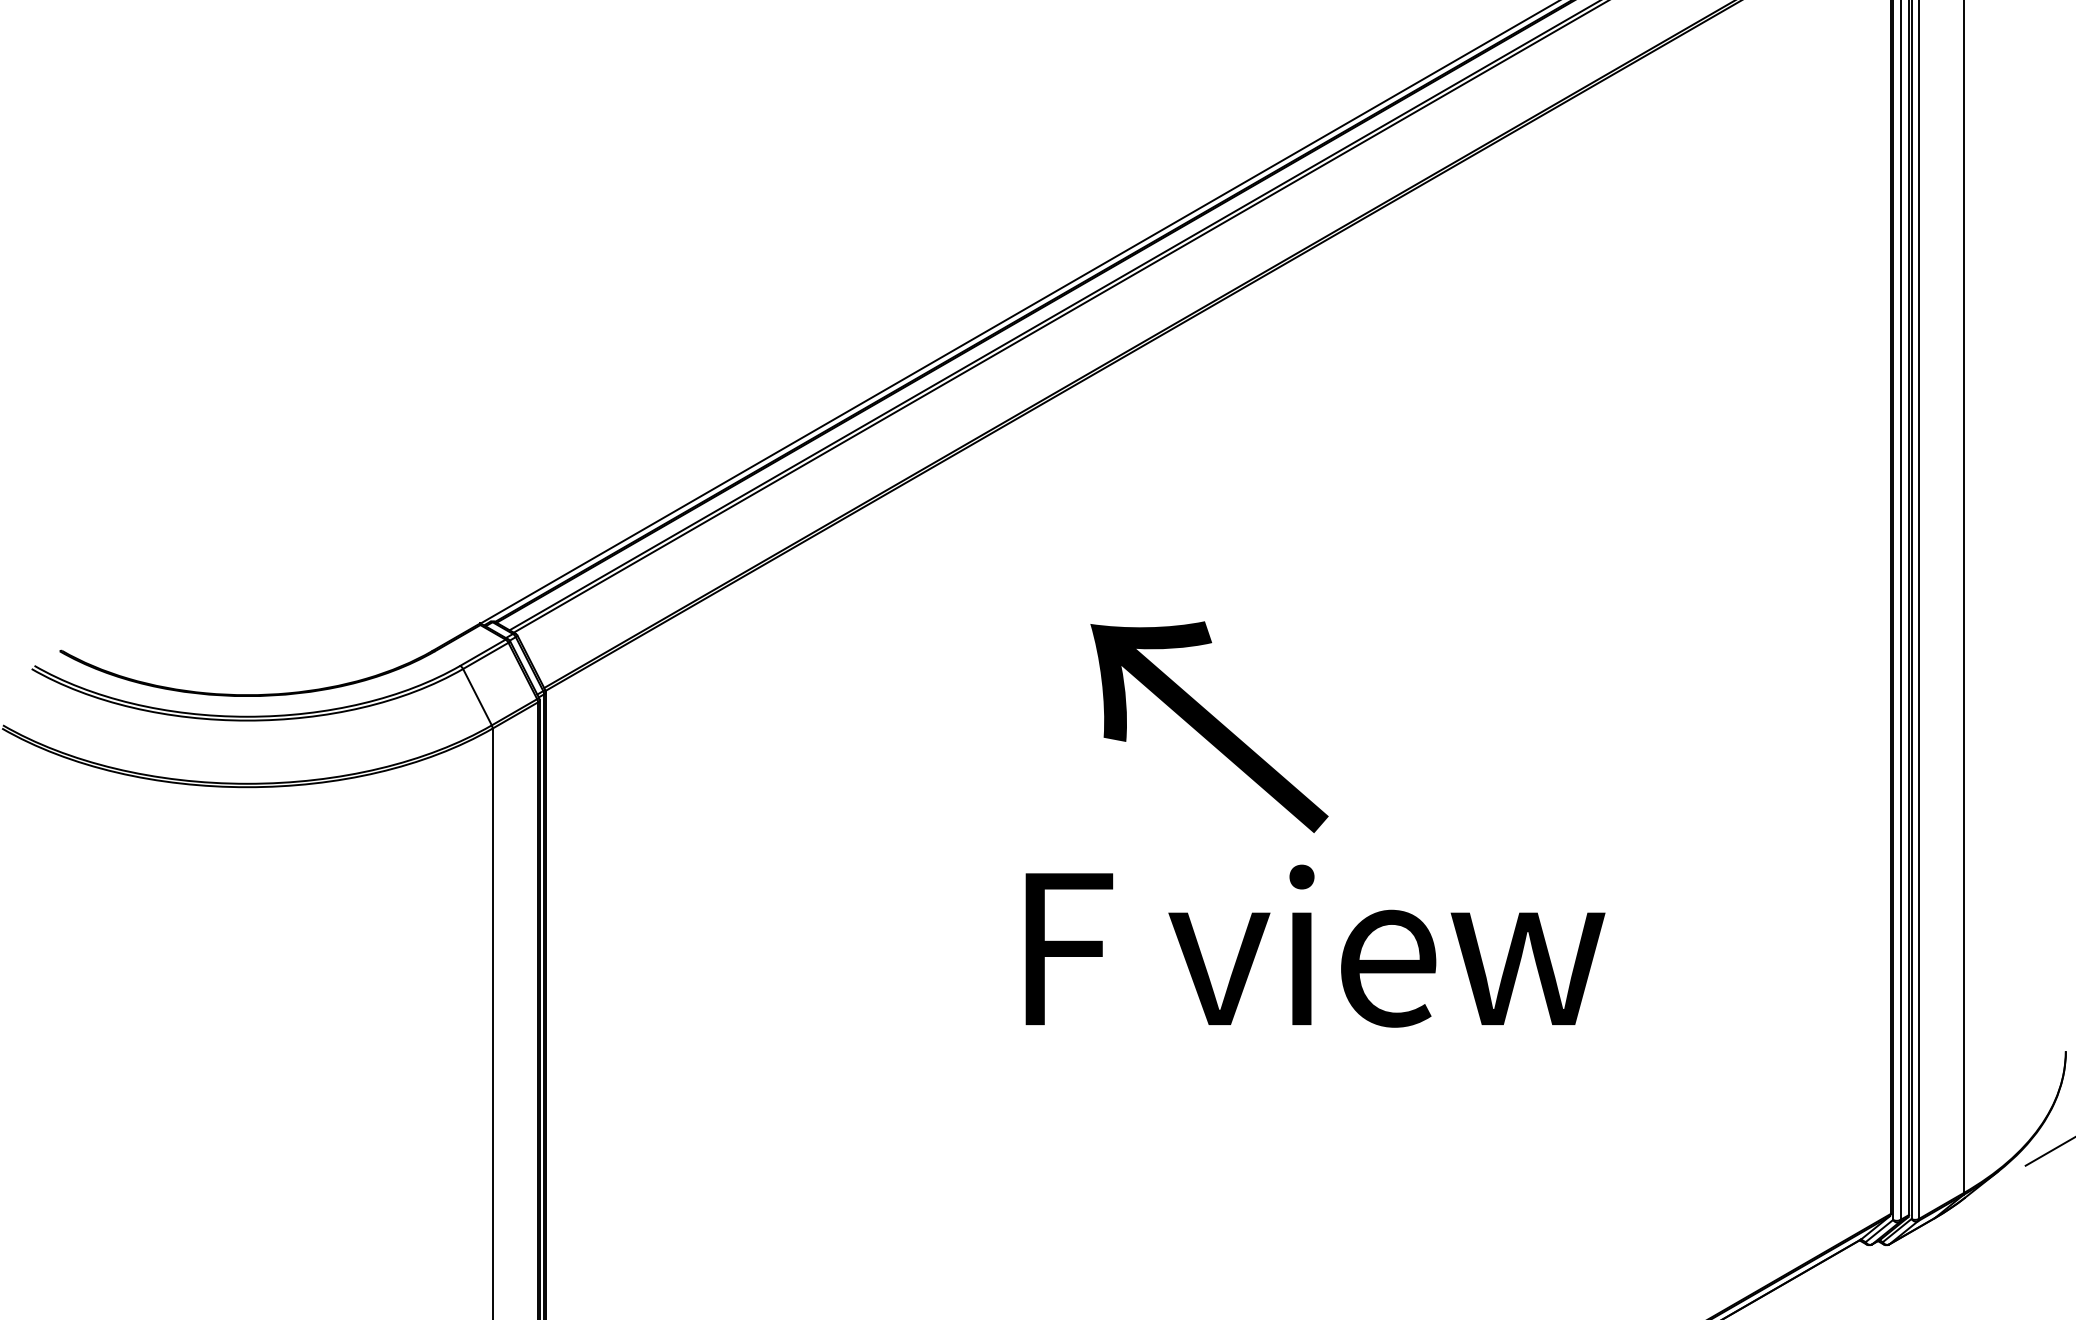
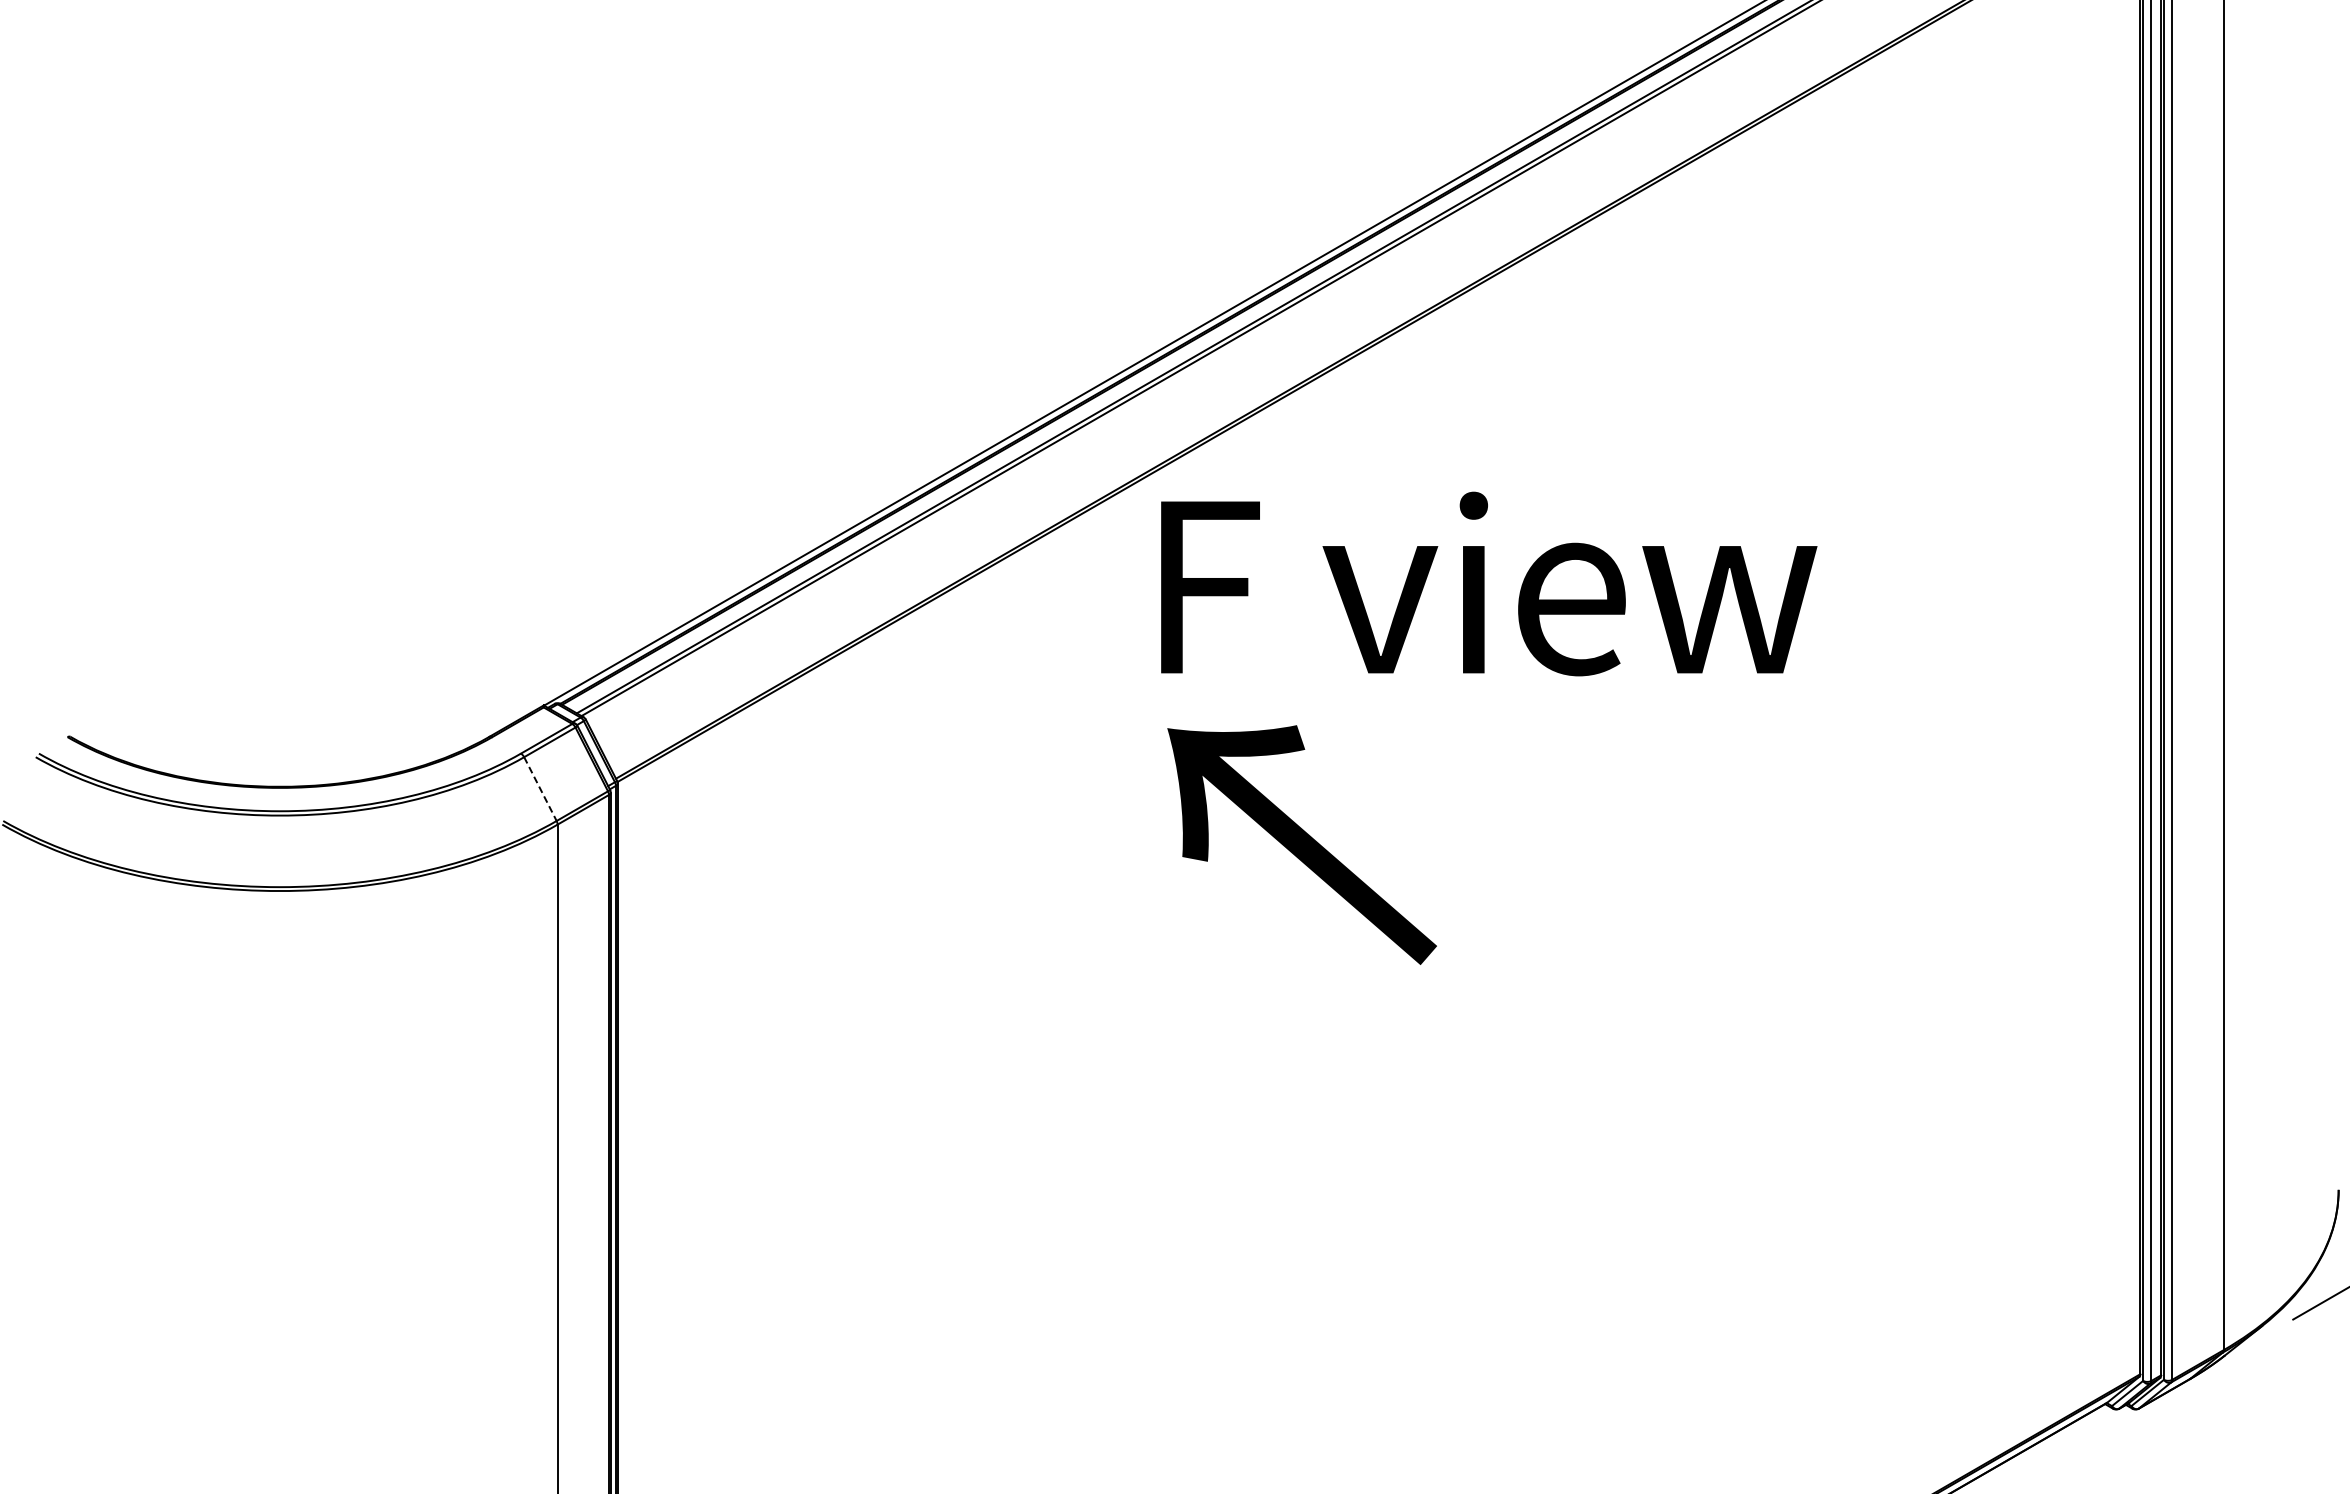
line: (477, 697) -> (540, 789), solid -> dashed
text: (1208, 726) -> (1301, 844), moved
text: (1315, 945) -> (1489, 583), moved

